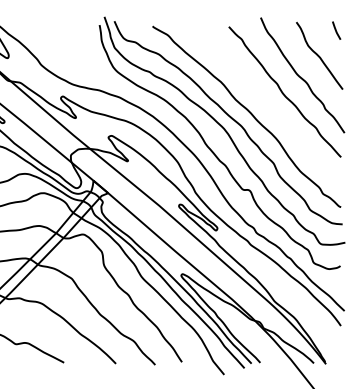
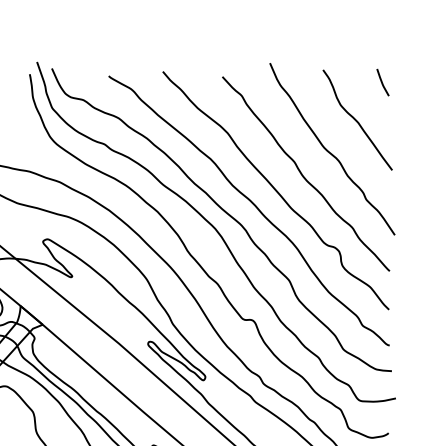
curve: (264, 103) -> (275, 191), added

